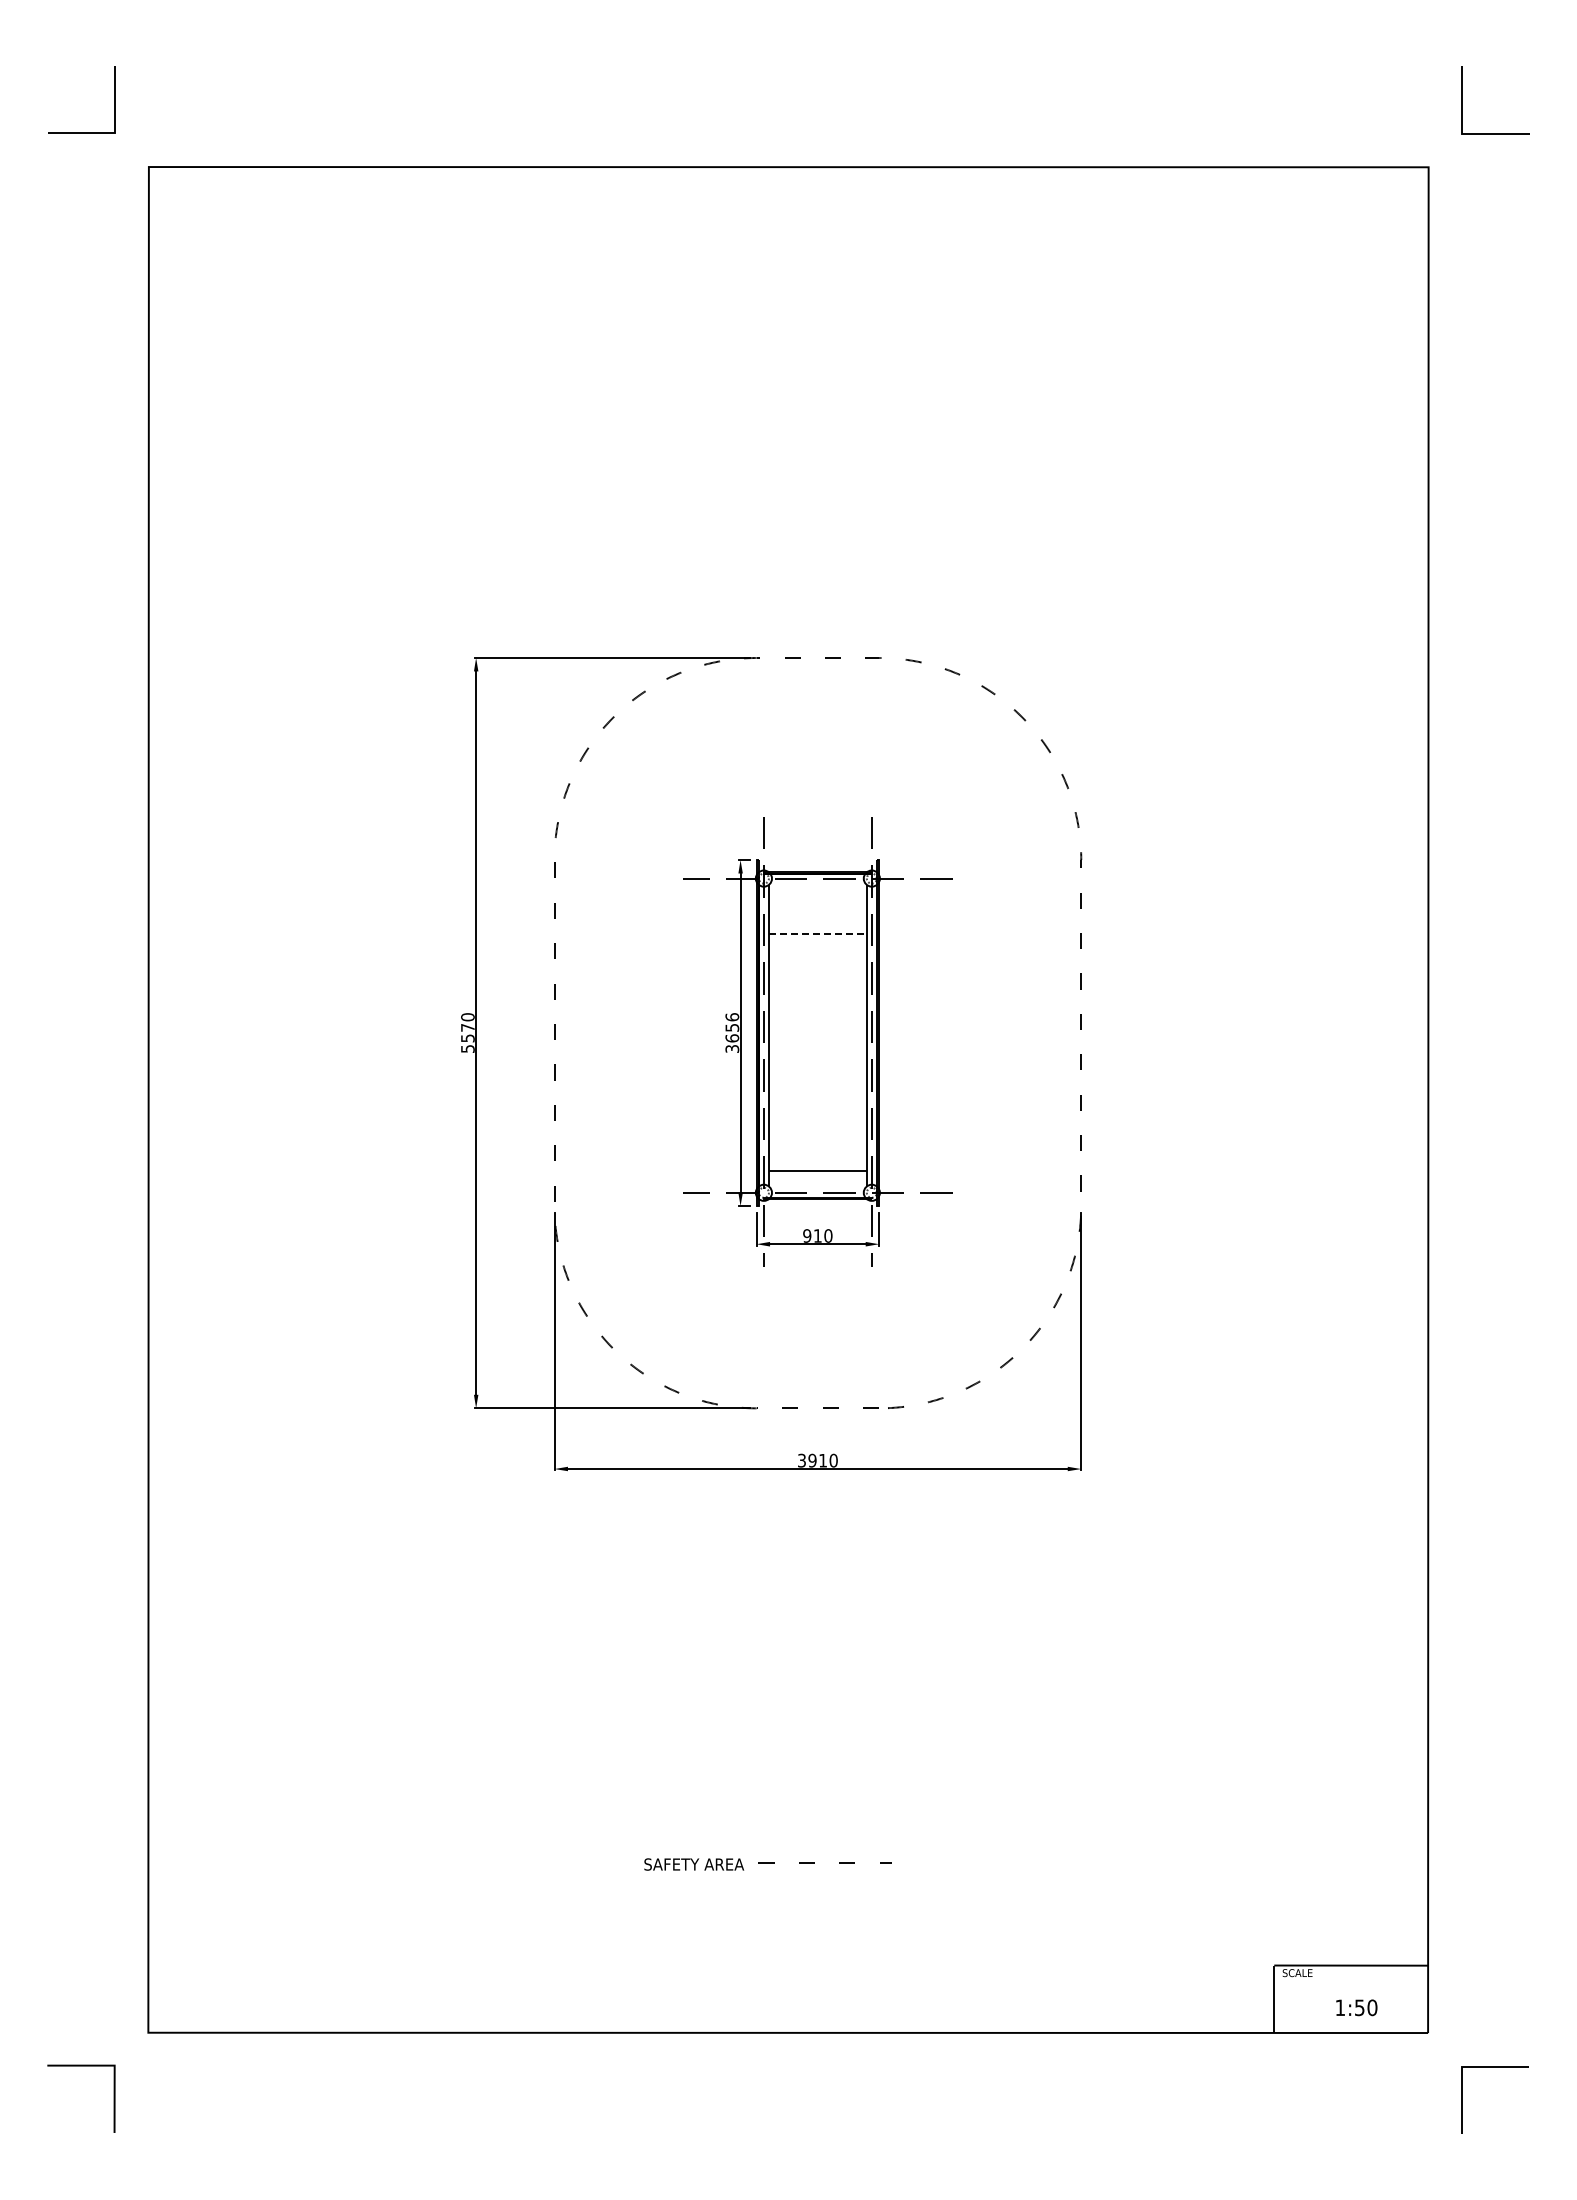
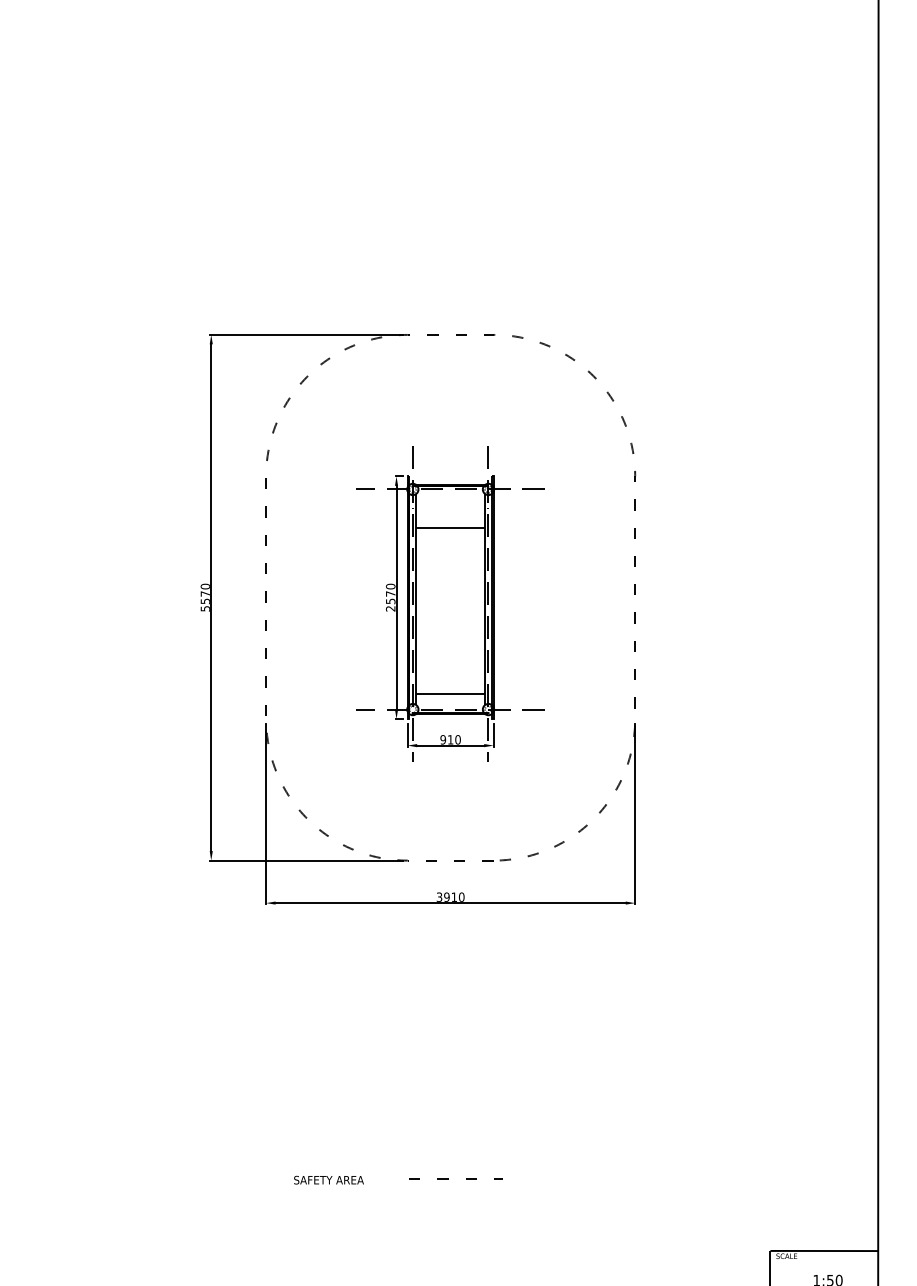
line: (817, 934) -> (450, 528), dashed -> solid
text: (732, 1032) -> (390, 597), 3656 -> 2570
text: (694, 1864) -> (329, 1180), moved

